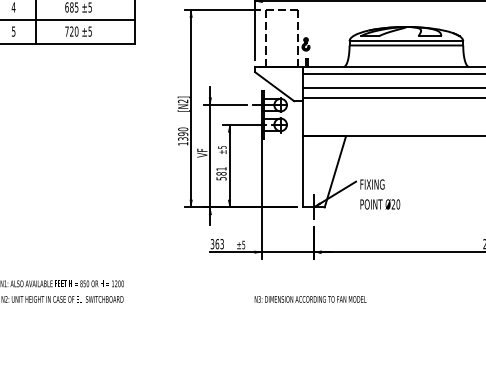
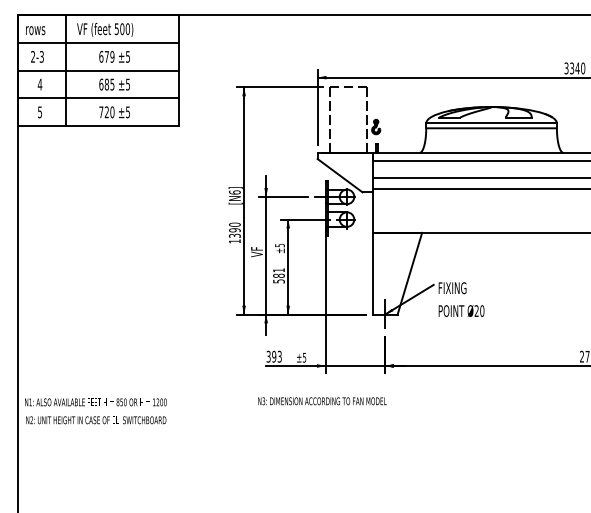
text: (182, 101) -> (234, 192), [N2] -> [N6]
text: (217, 243) -> (274, 356), 363 -> 393
text: (310, 299) -> (322, 401), moved

